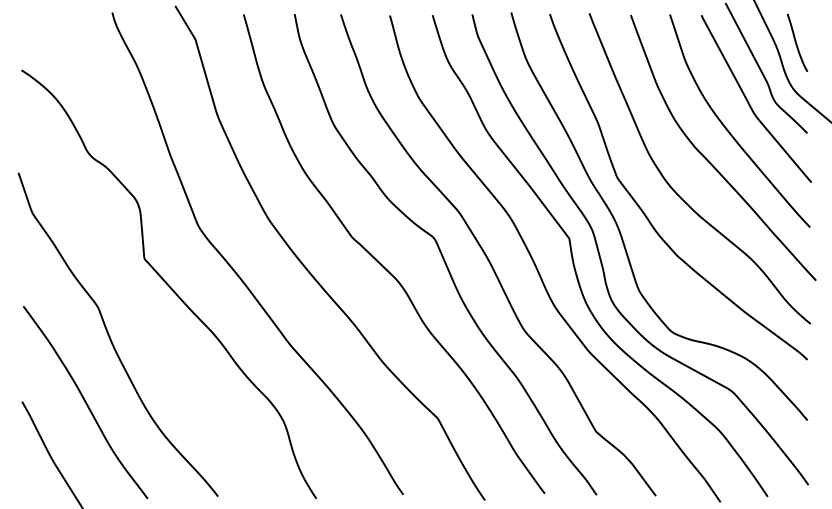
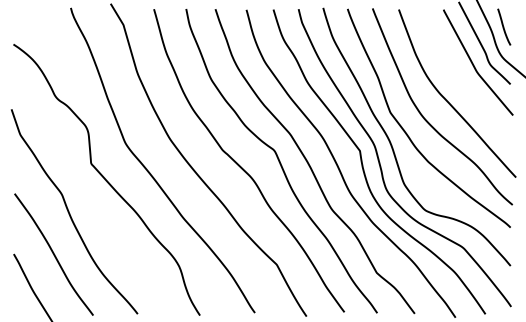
curve: (729, 130) -> (461, 82), removed

